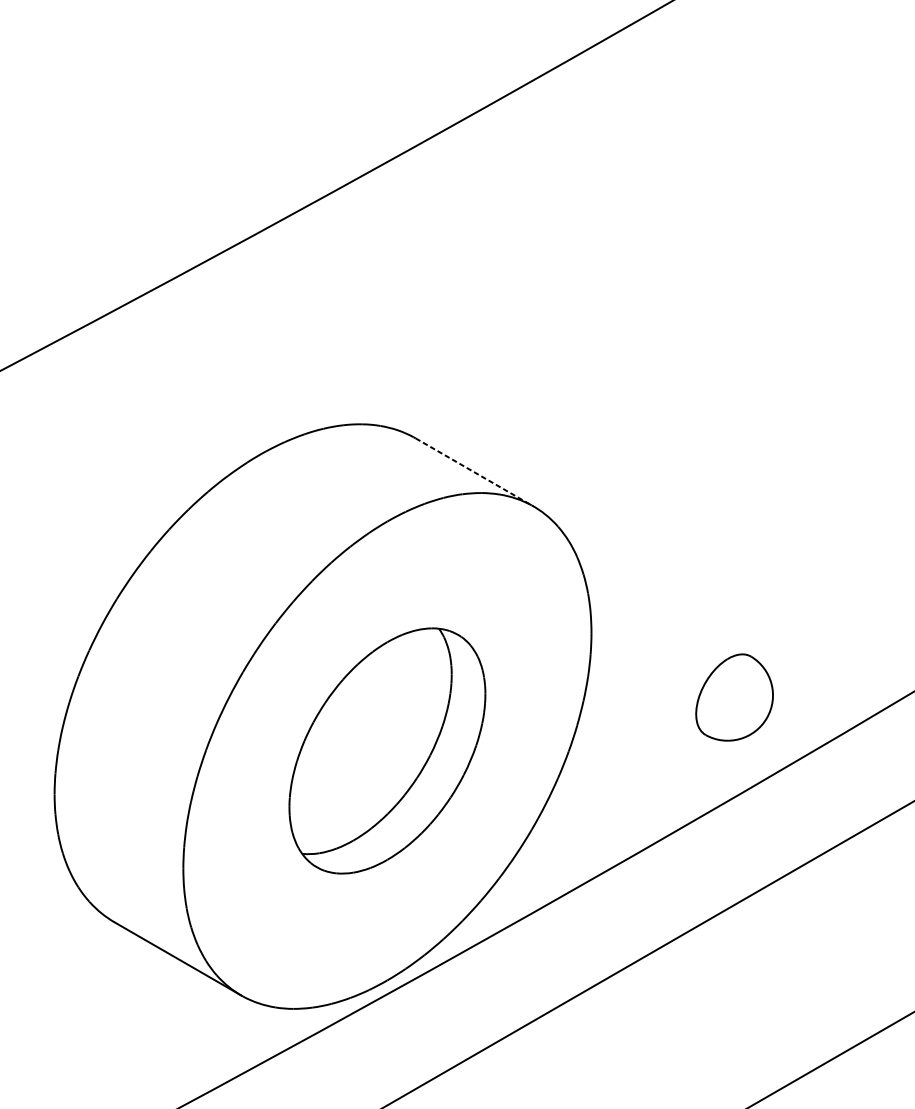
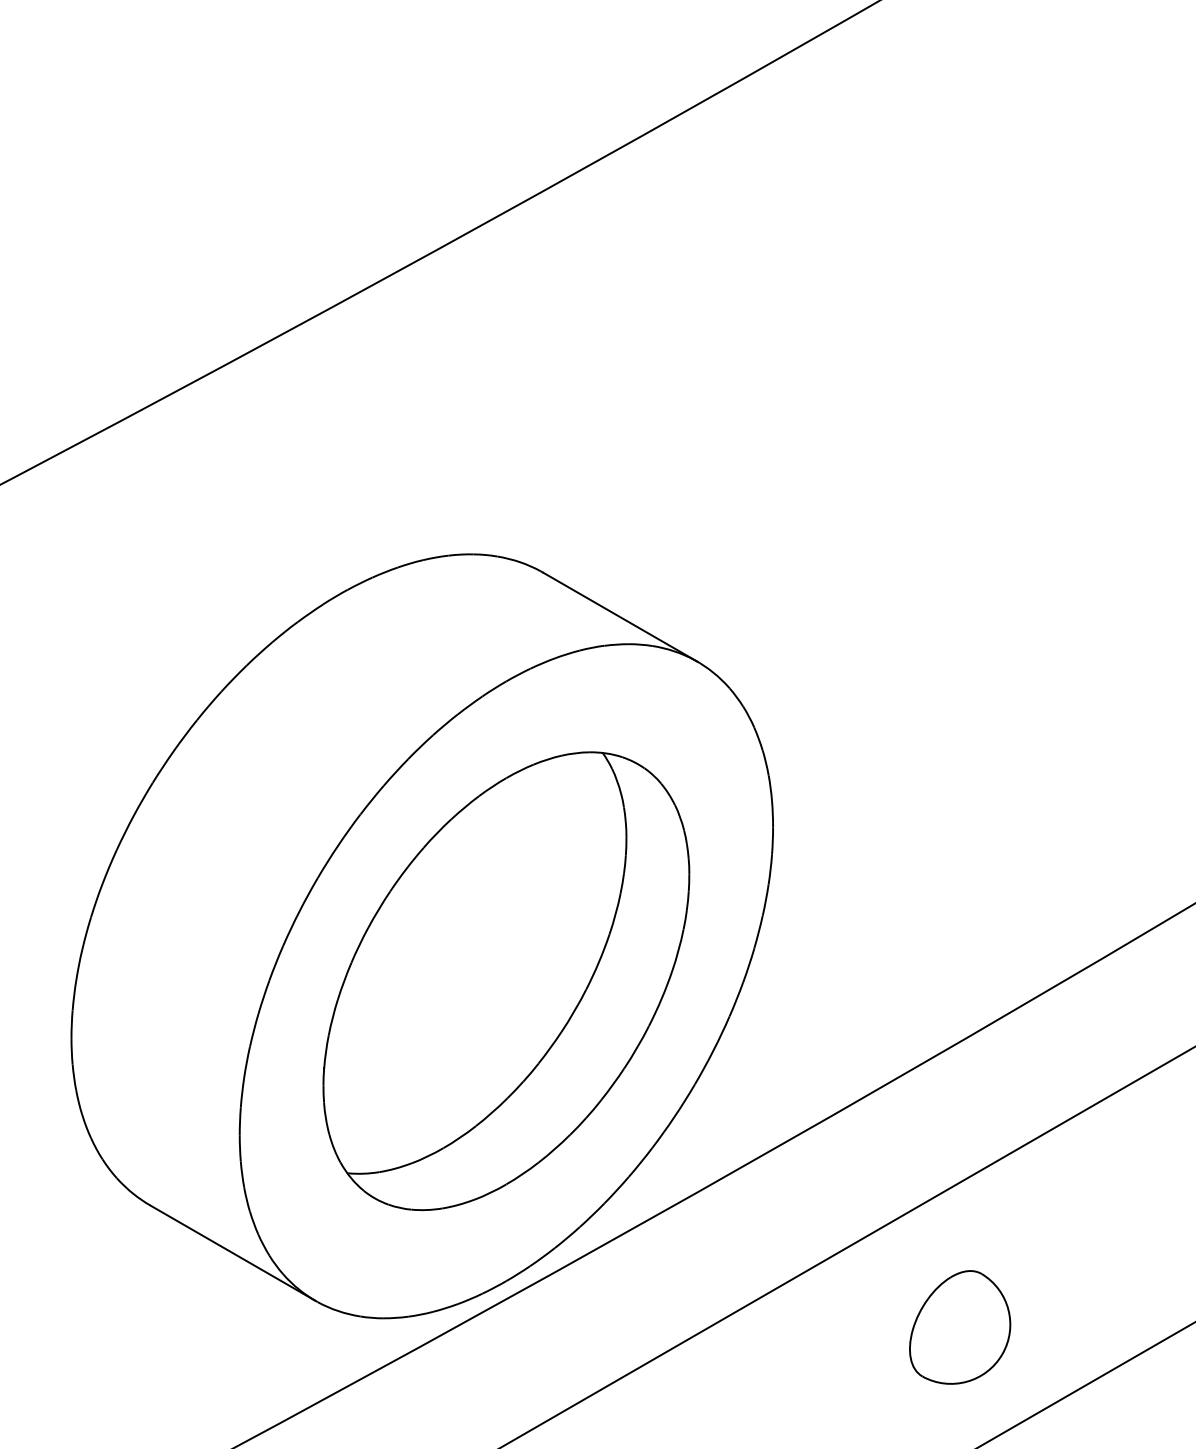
line: (474, 472) -> (620, 617), dashed -> solid
part: (734, 697) -> (960, 1327), moved
part: (387, 751) -> (506, 981), size x1.43

